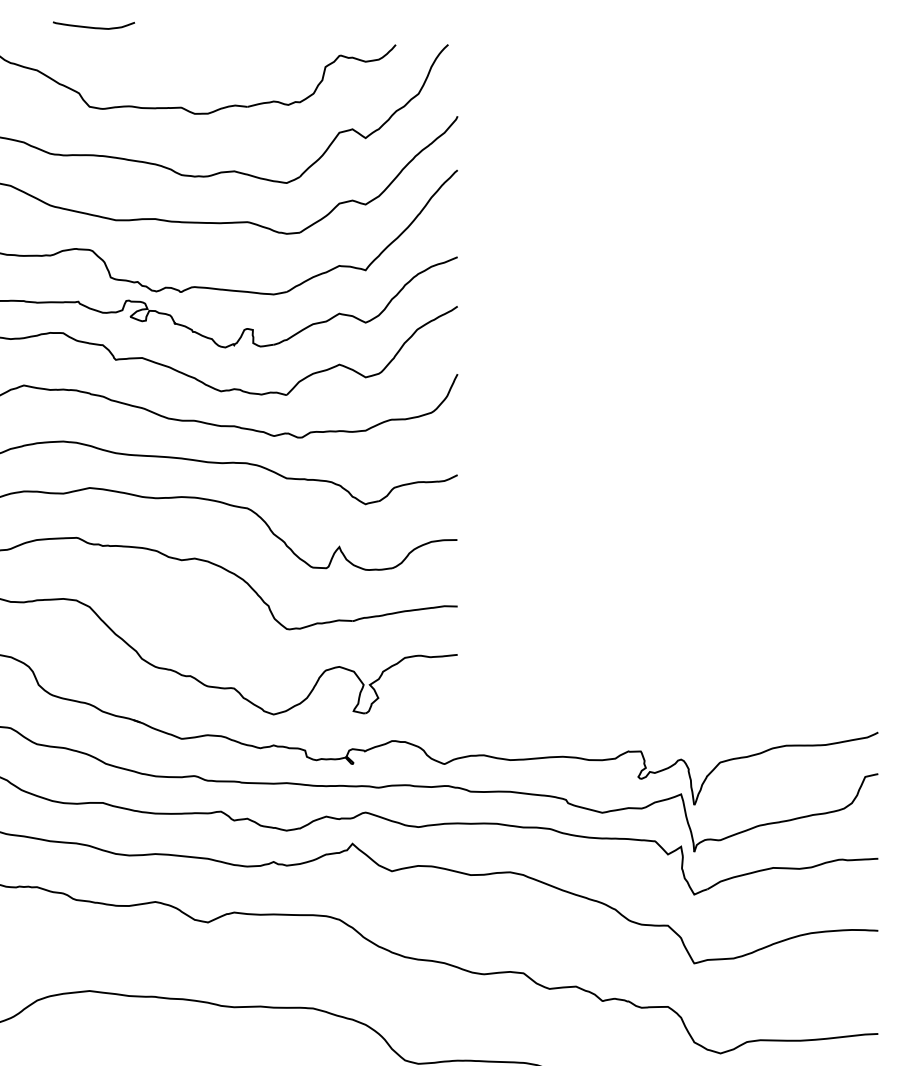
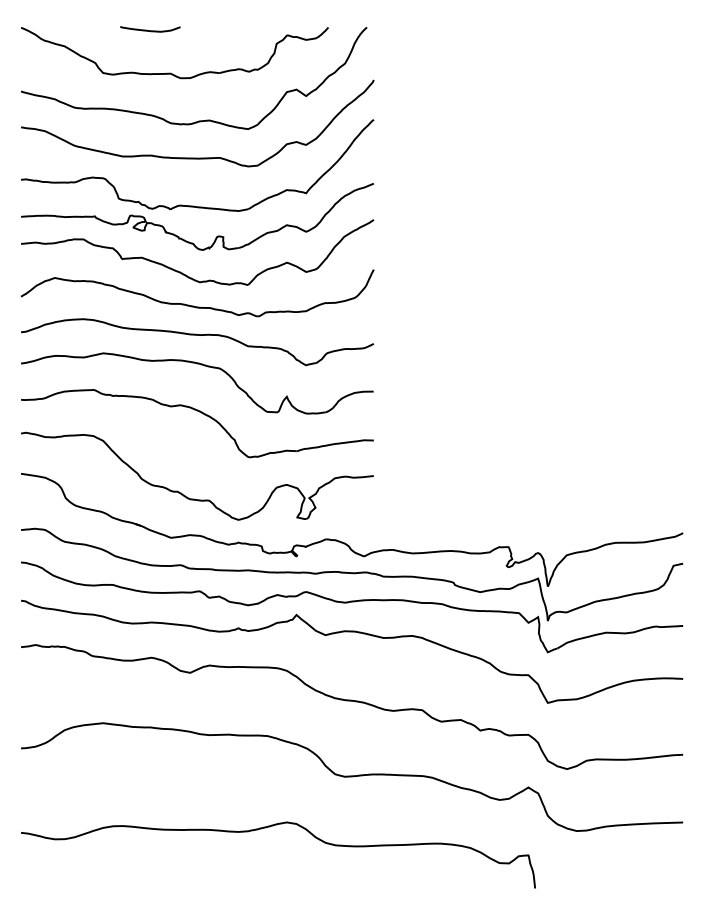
curve: (94, 27) -> (150, 30), moved

